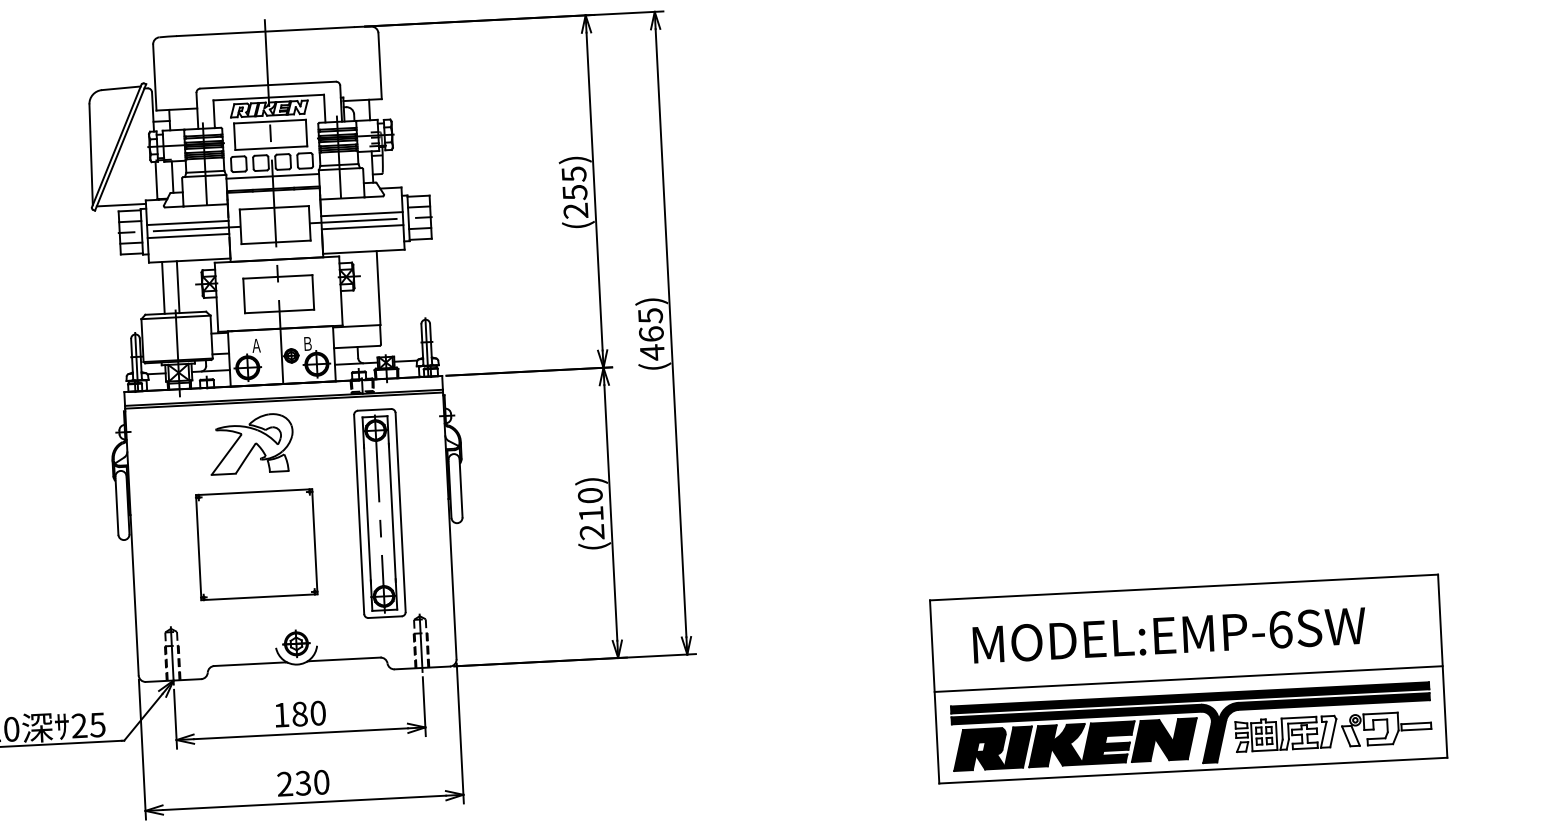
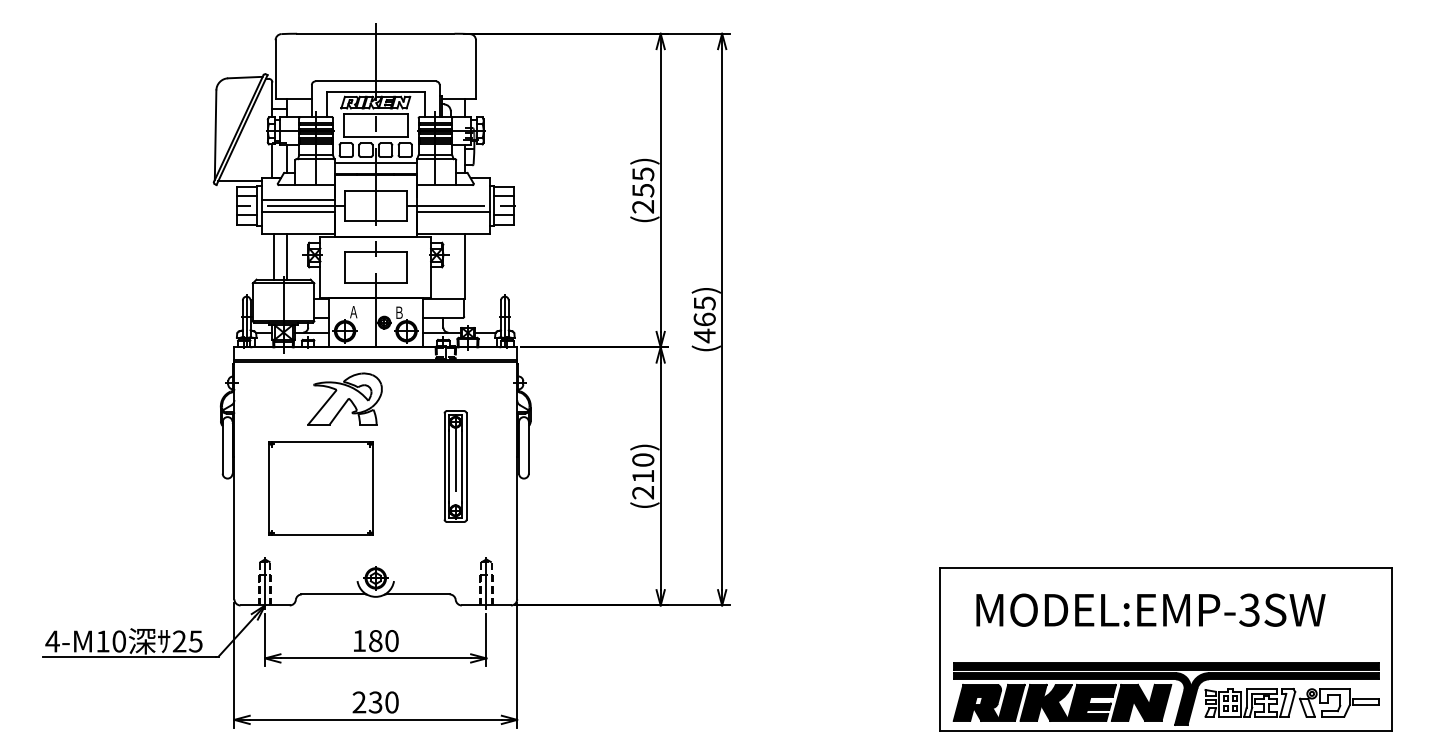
line: (361, 214) -> (452, 200), removed
part: (379, 513) -> (455, 466), size x0.6
part: (256, 544) -> (320, 488), moved
text: (1280, 629) -> (1249, 609), MODEL:EMP-6SW -> MODEL:EMP-3SW
line: (1188, 678) -> (1165, 649), removed

